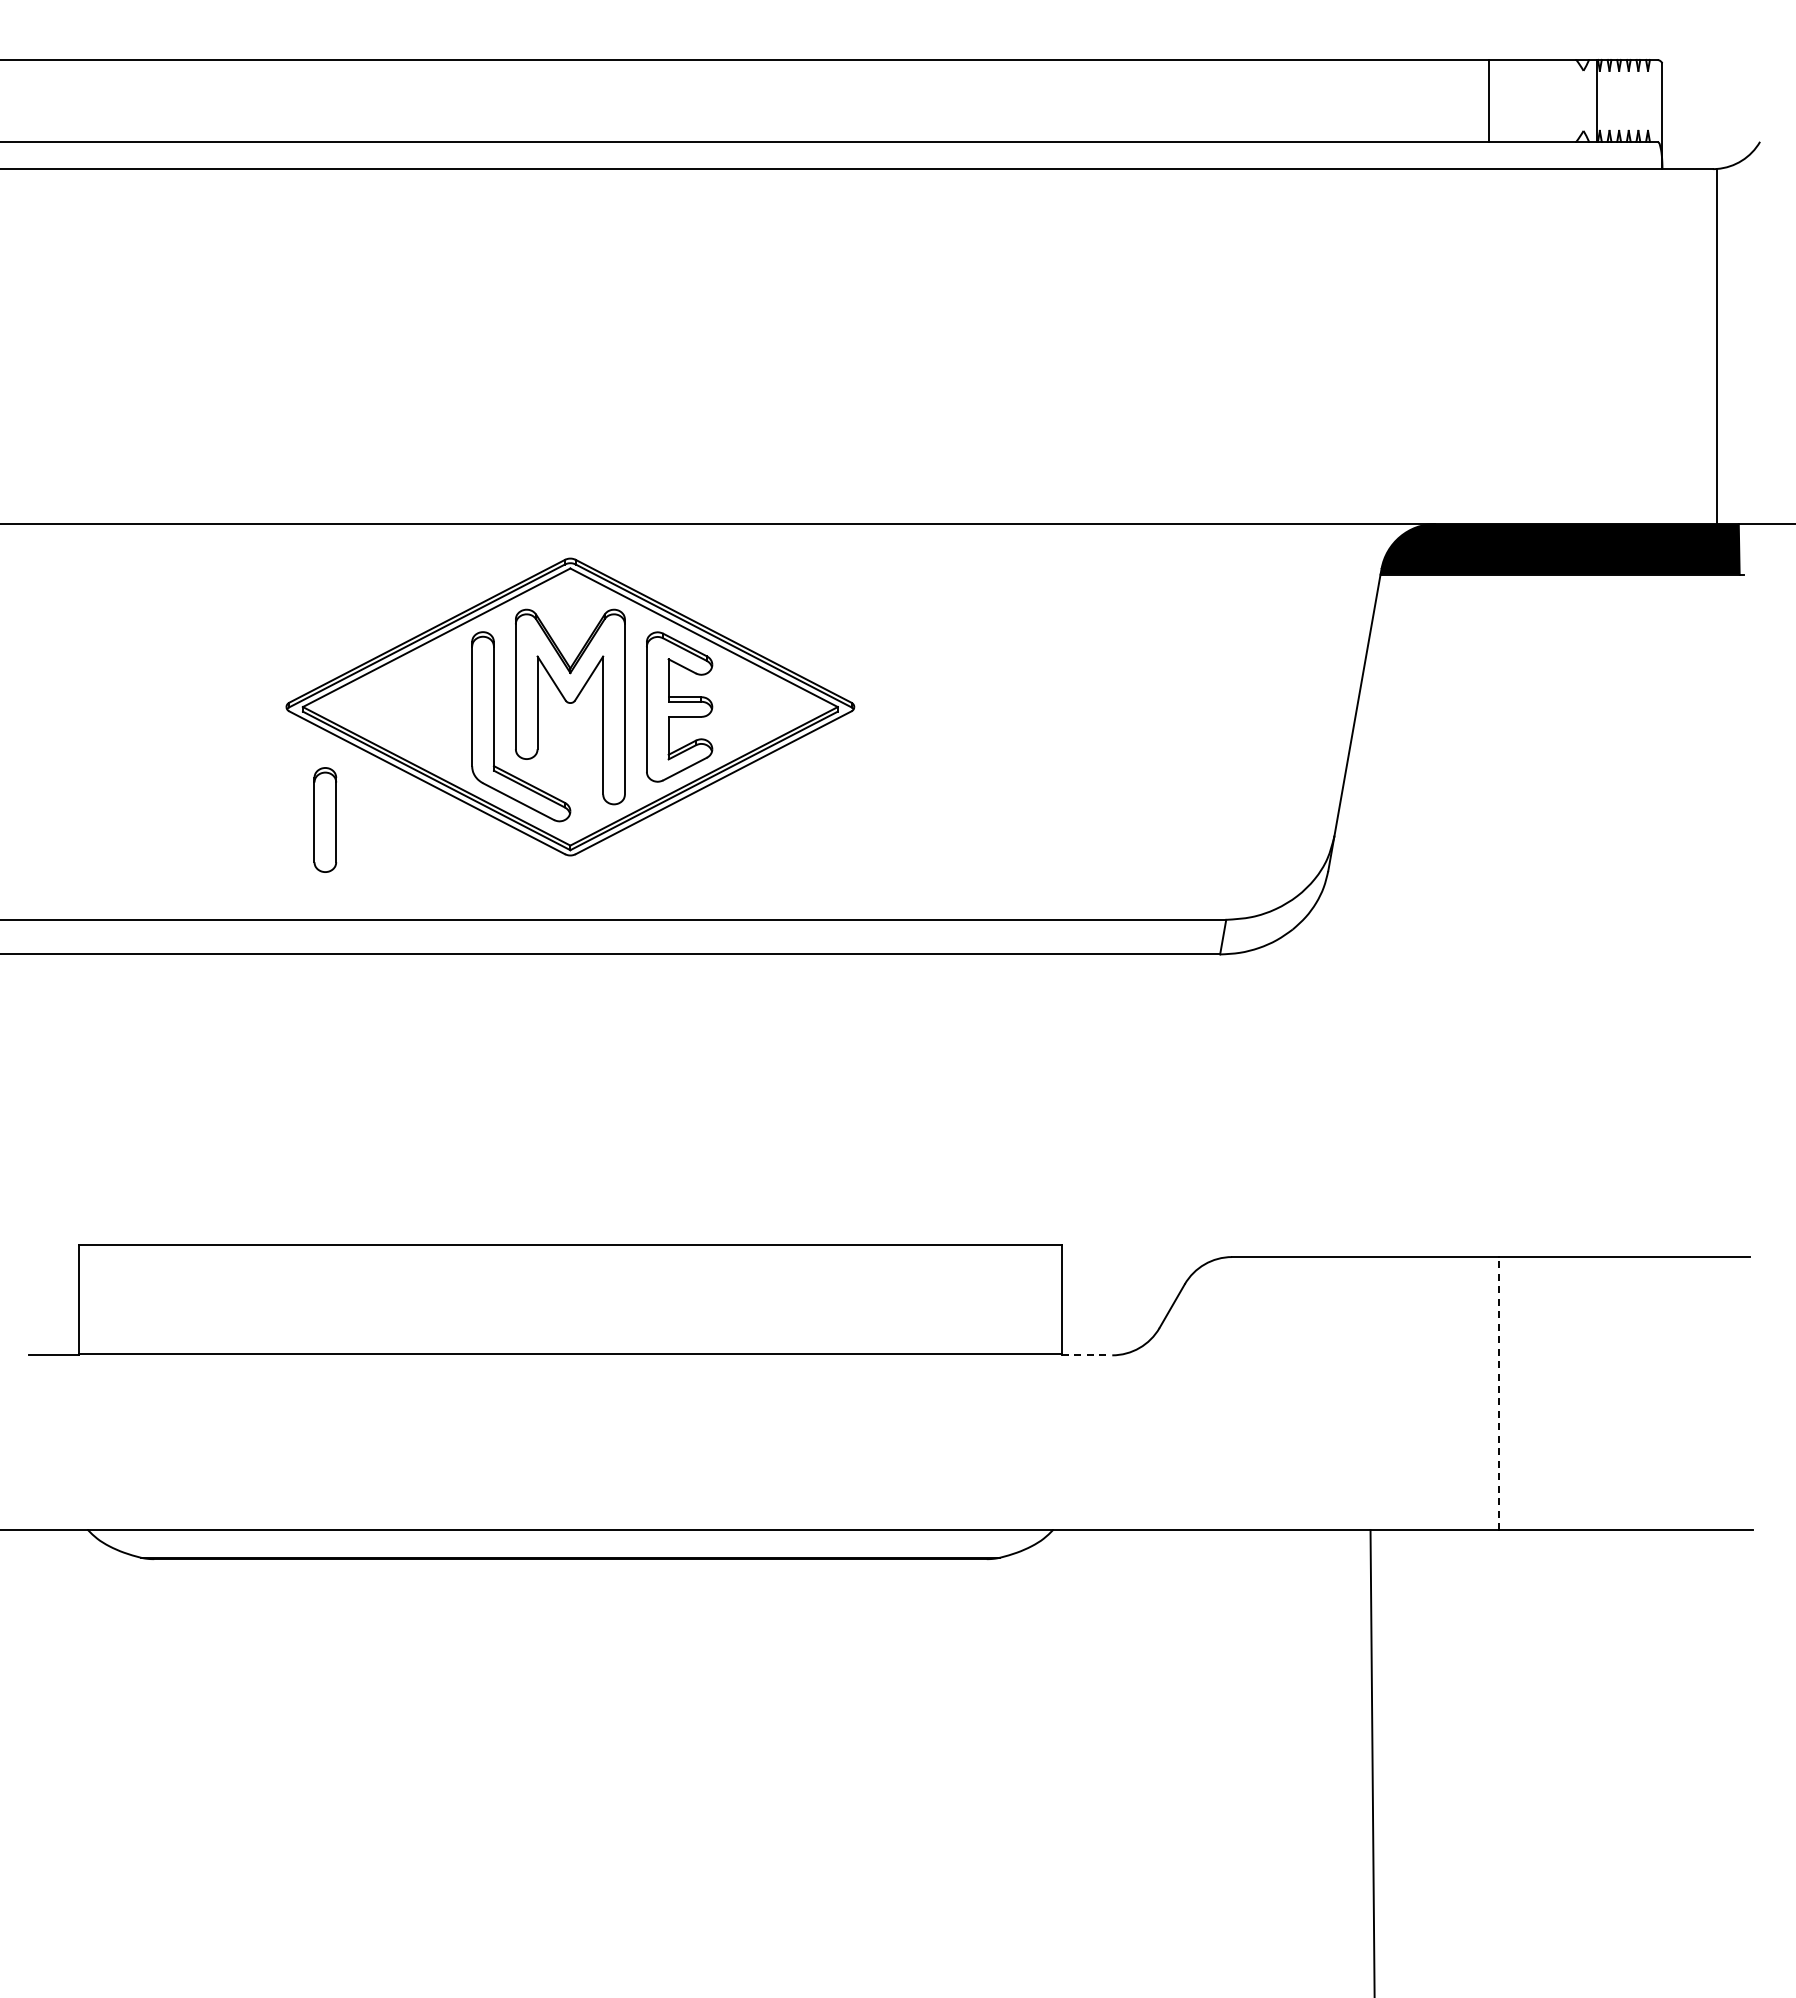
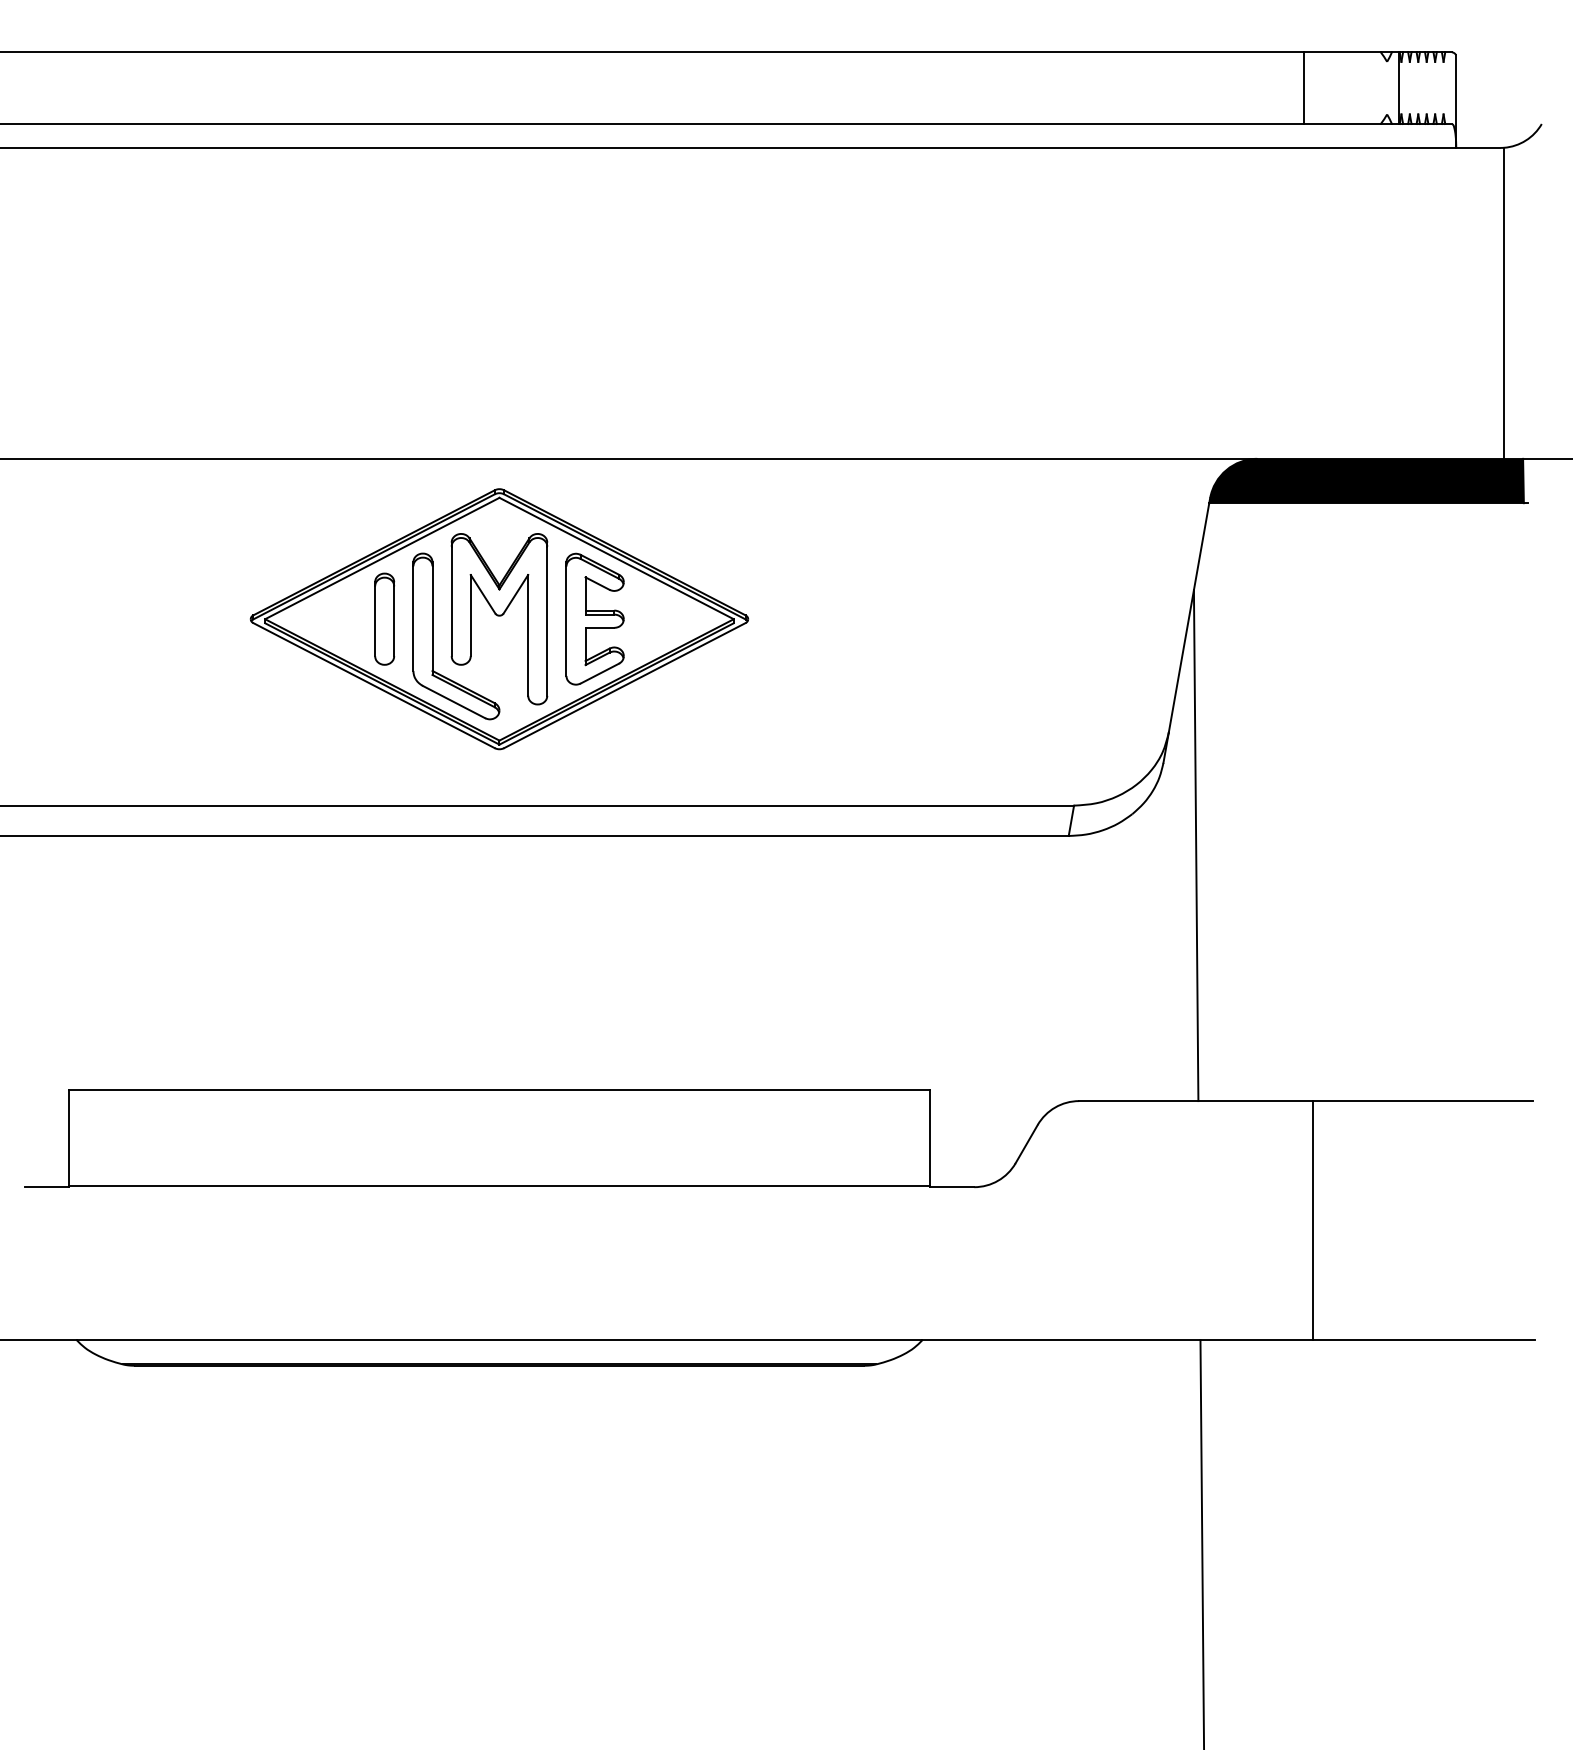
part: (325, 819) -> (384, 618), moved
line: (1365, 965) -> (1196, 845), added
line: (1087, 1355) -> (952, 1187), dashed -> solid
line: (1498, 1393) -> (1312, 1220), dashed -> solid

